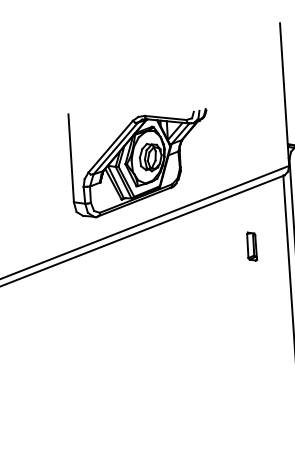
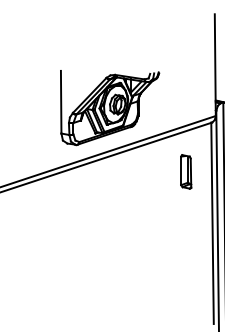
part: (252, 246) -> (186, 171), size x1.67

